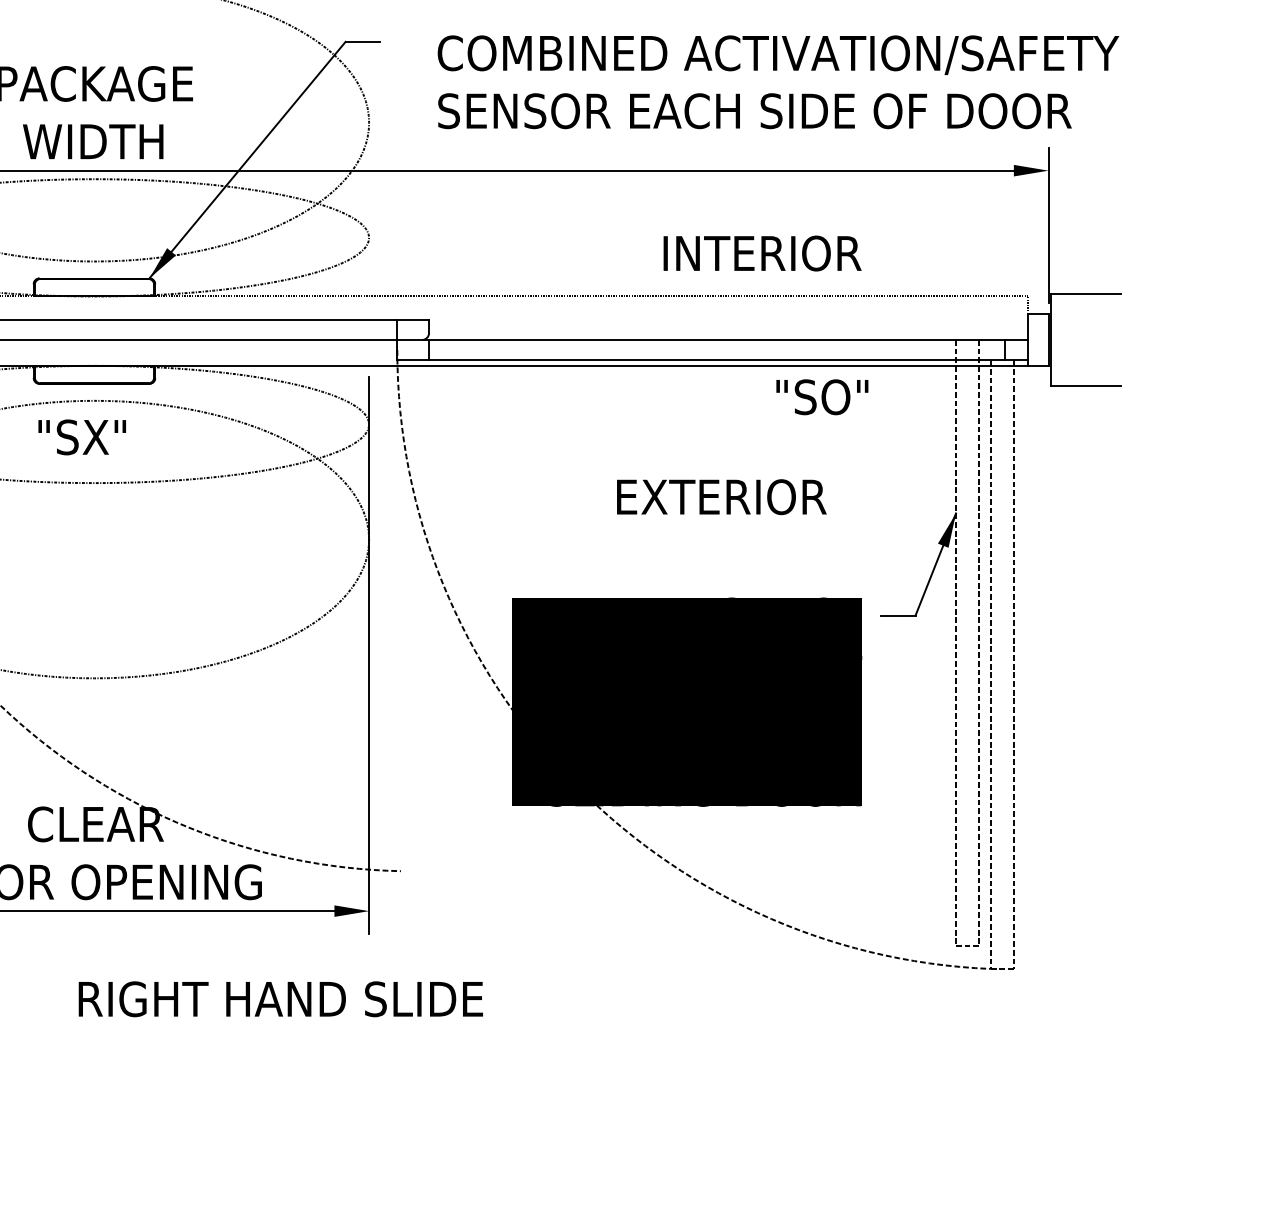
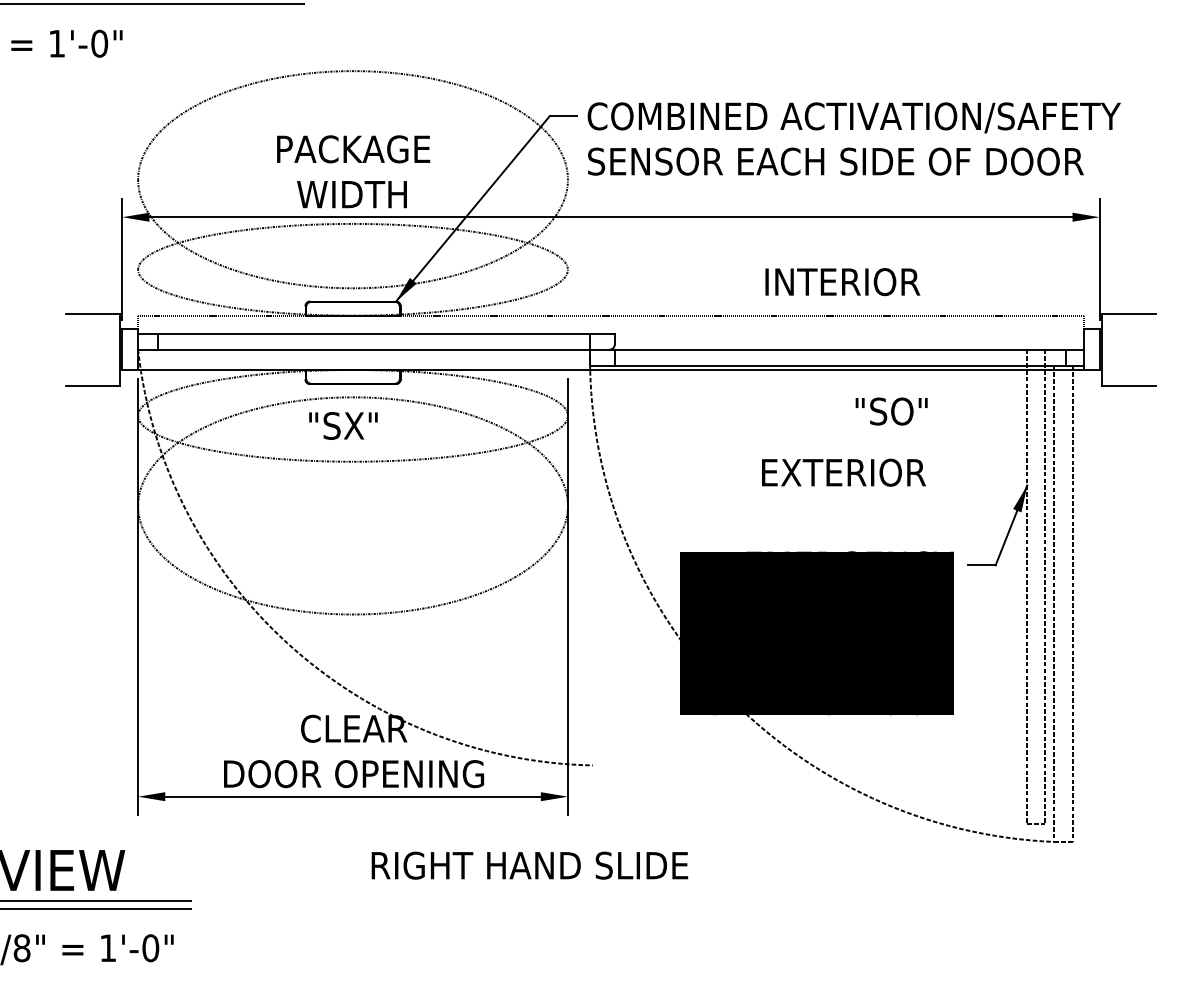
text: (777, 81) -> (853, 138), moved
text: (762, 254) -> (842, 282), moved
text: (822, 397) -> (891, 411), moved
text: (280, 999) -> (529, 865), moved

